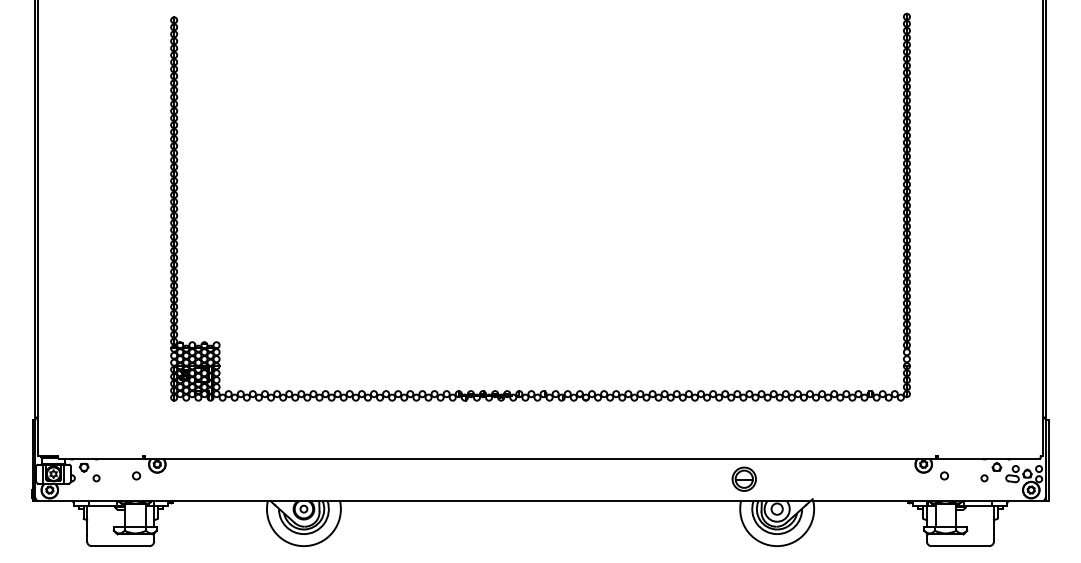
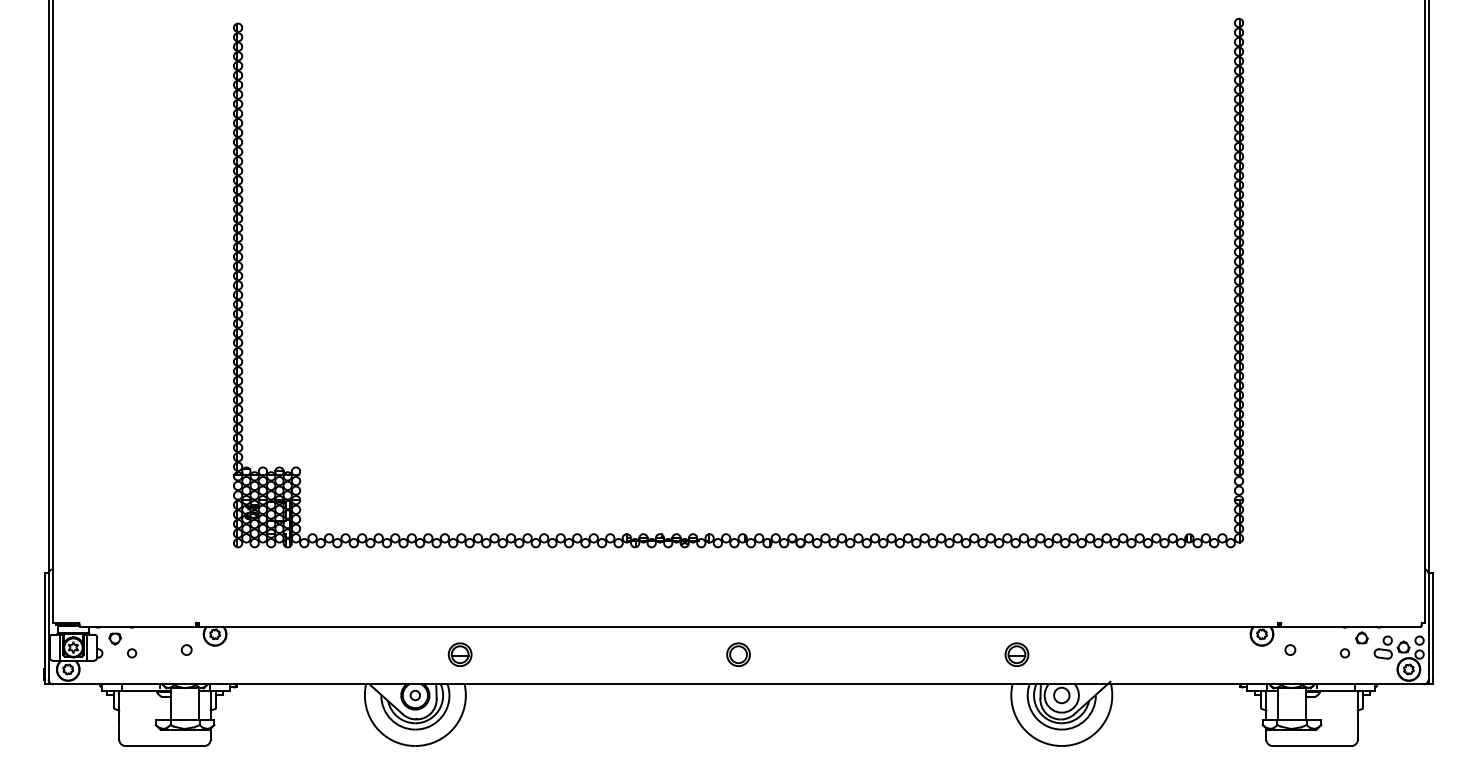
part: (336, 479) -> (459, 654), added
circle: (540, 479) -> (738, 654), added
part: (744, 479) -> (1017, 654), size x0.71

